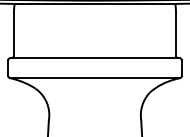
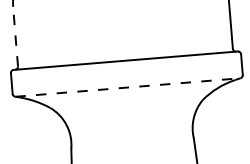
line: (14, 32) -> (16, 35), solid -> dashed
line: (95, 78) -> (128, 87), solid -> dashed

